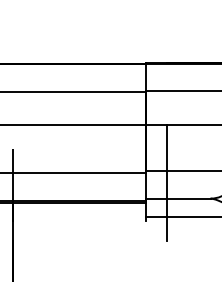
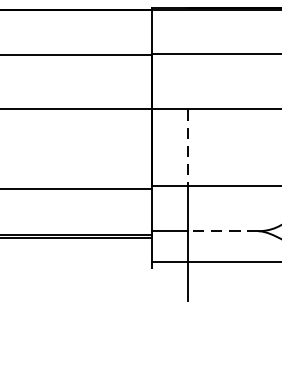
line: (167, 148) -> (187, 148), solid -> dashed
line: (188, 198) -> (222, 230), solid -> dashed

